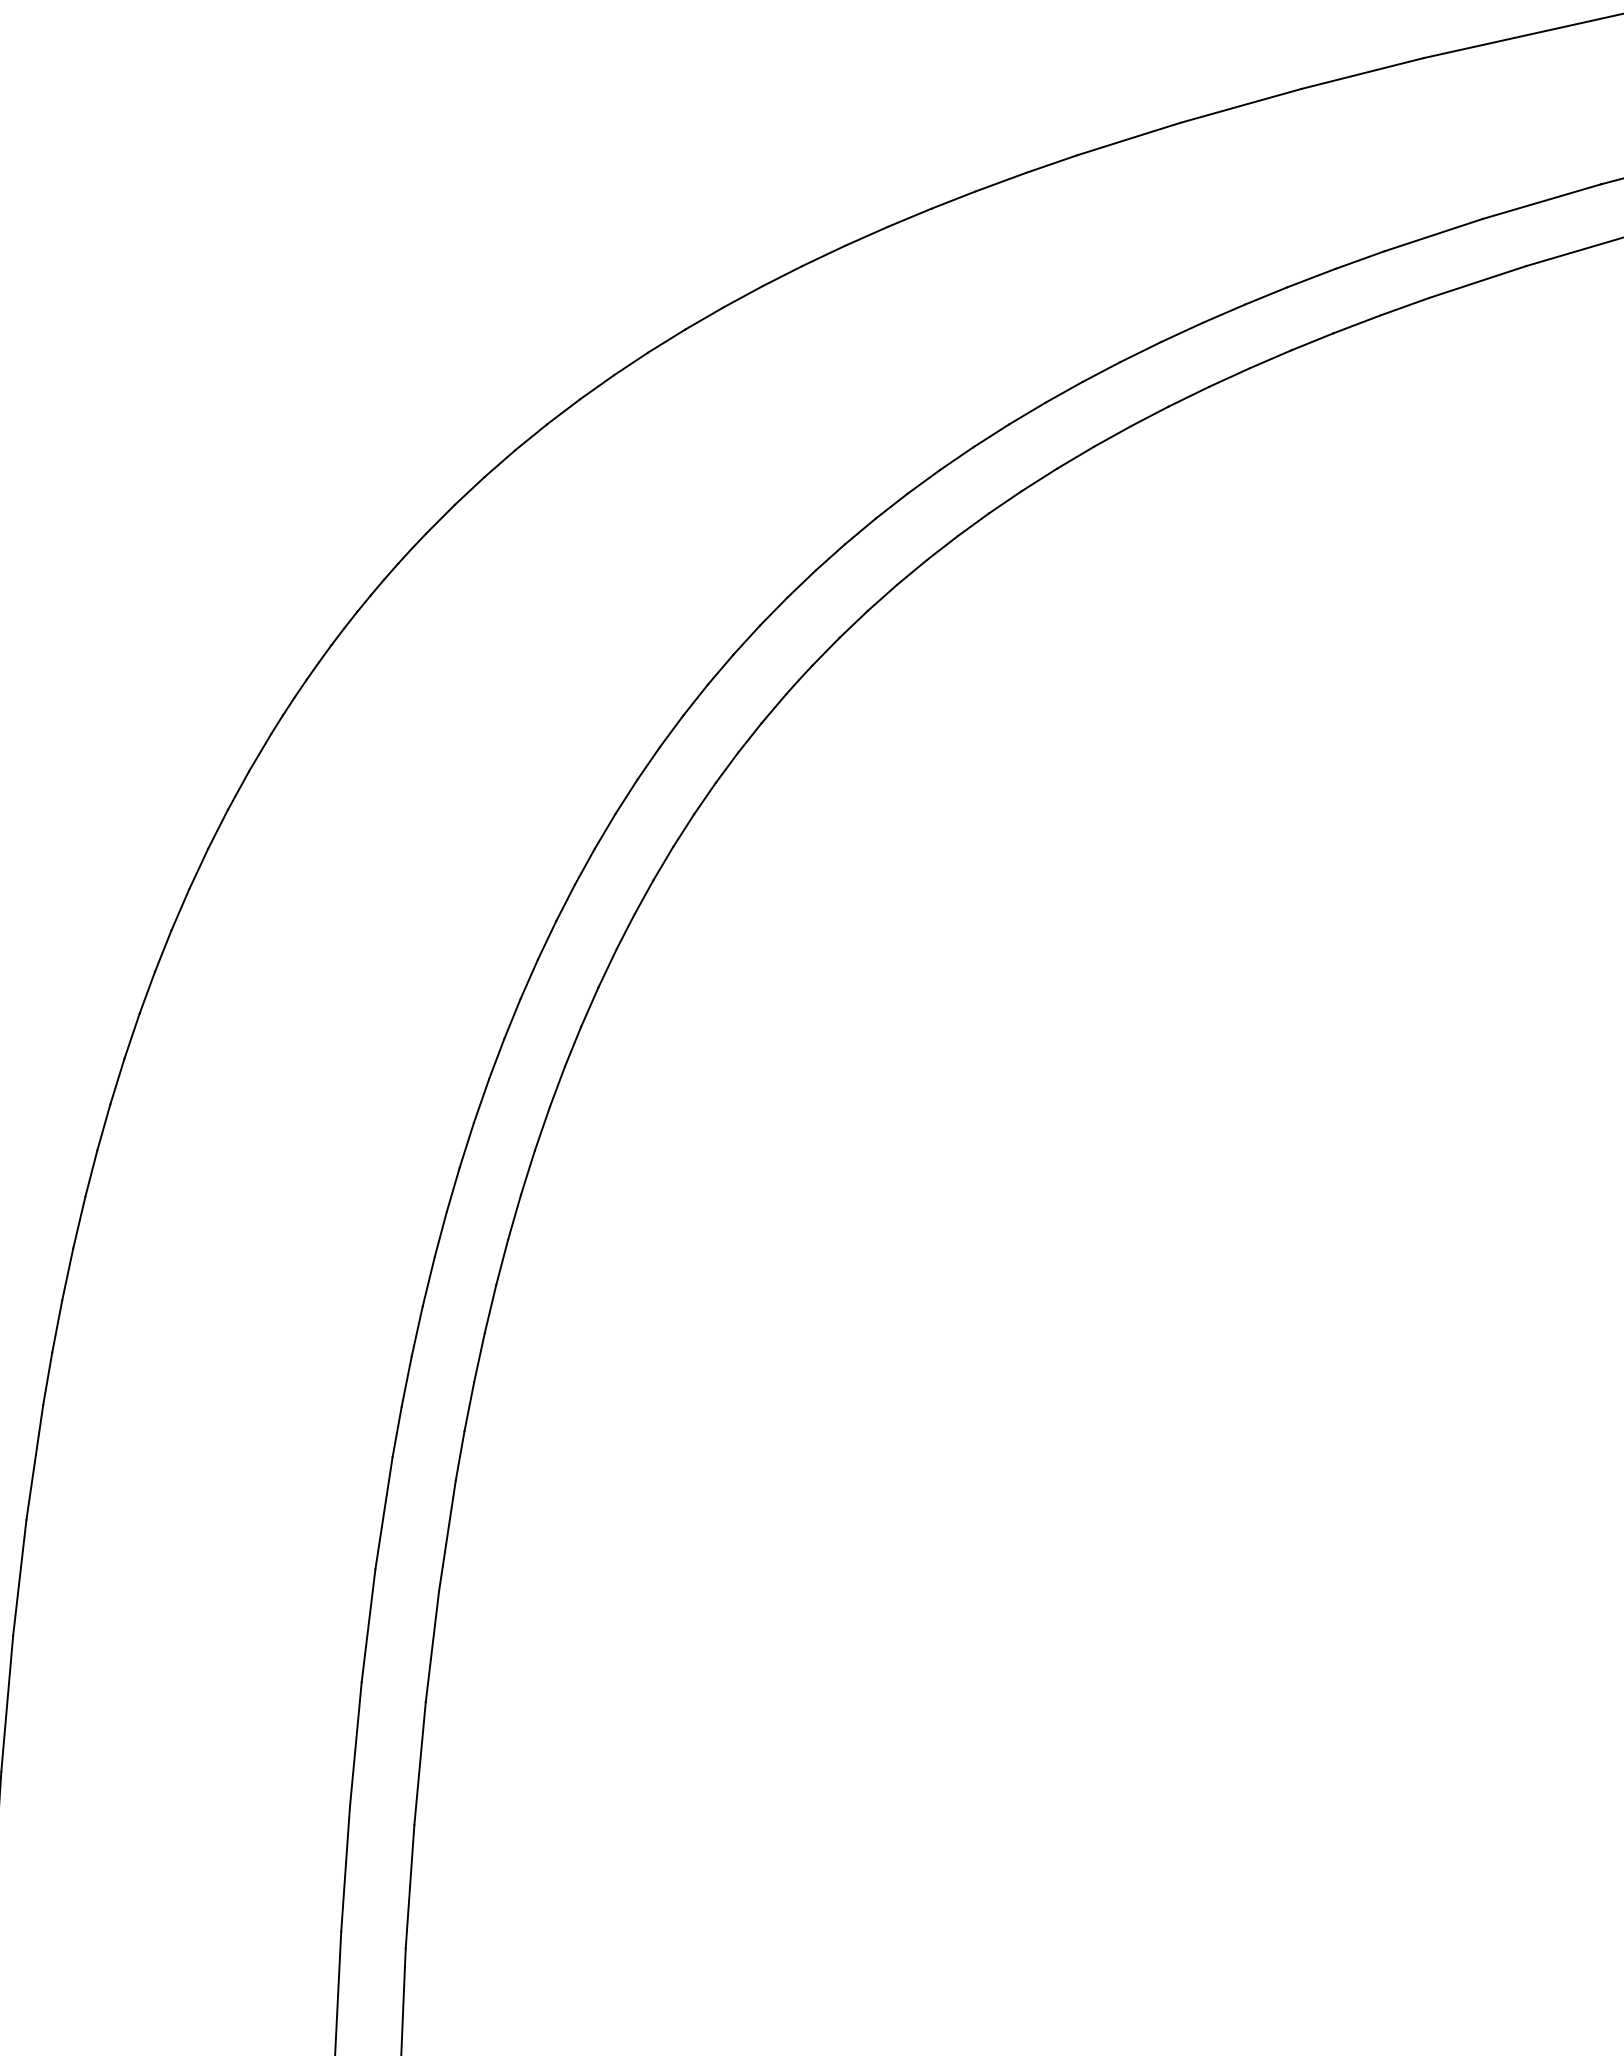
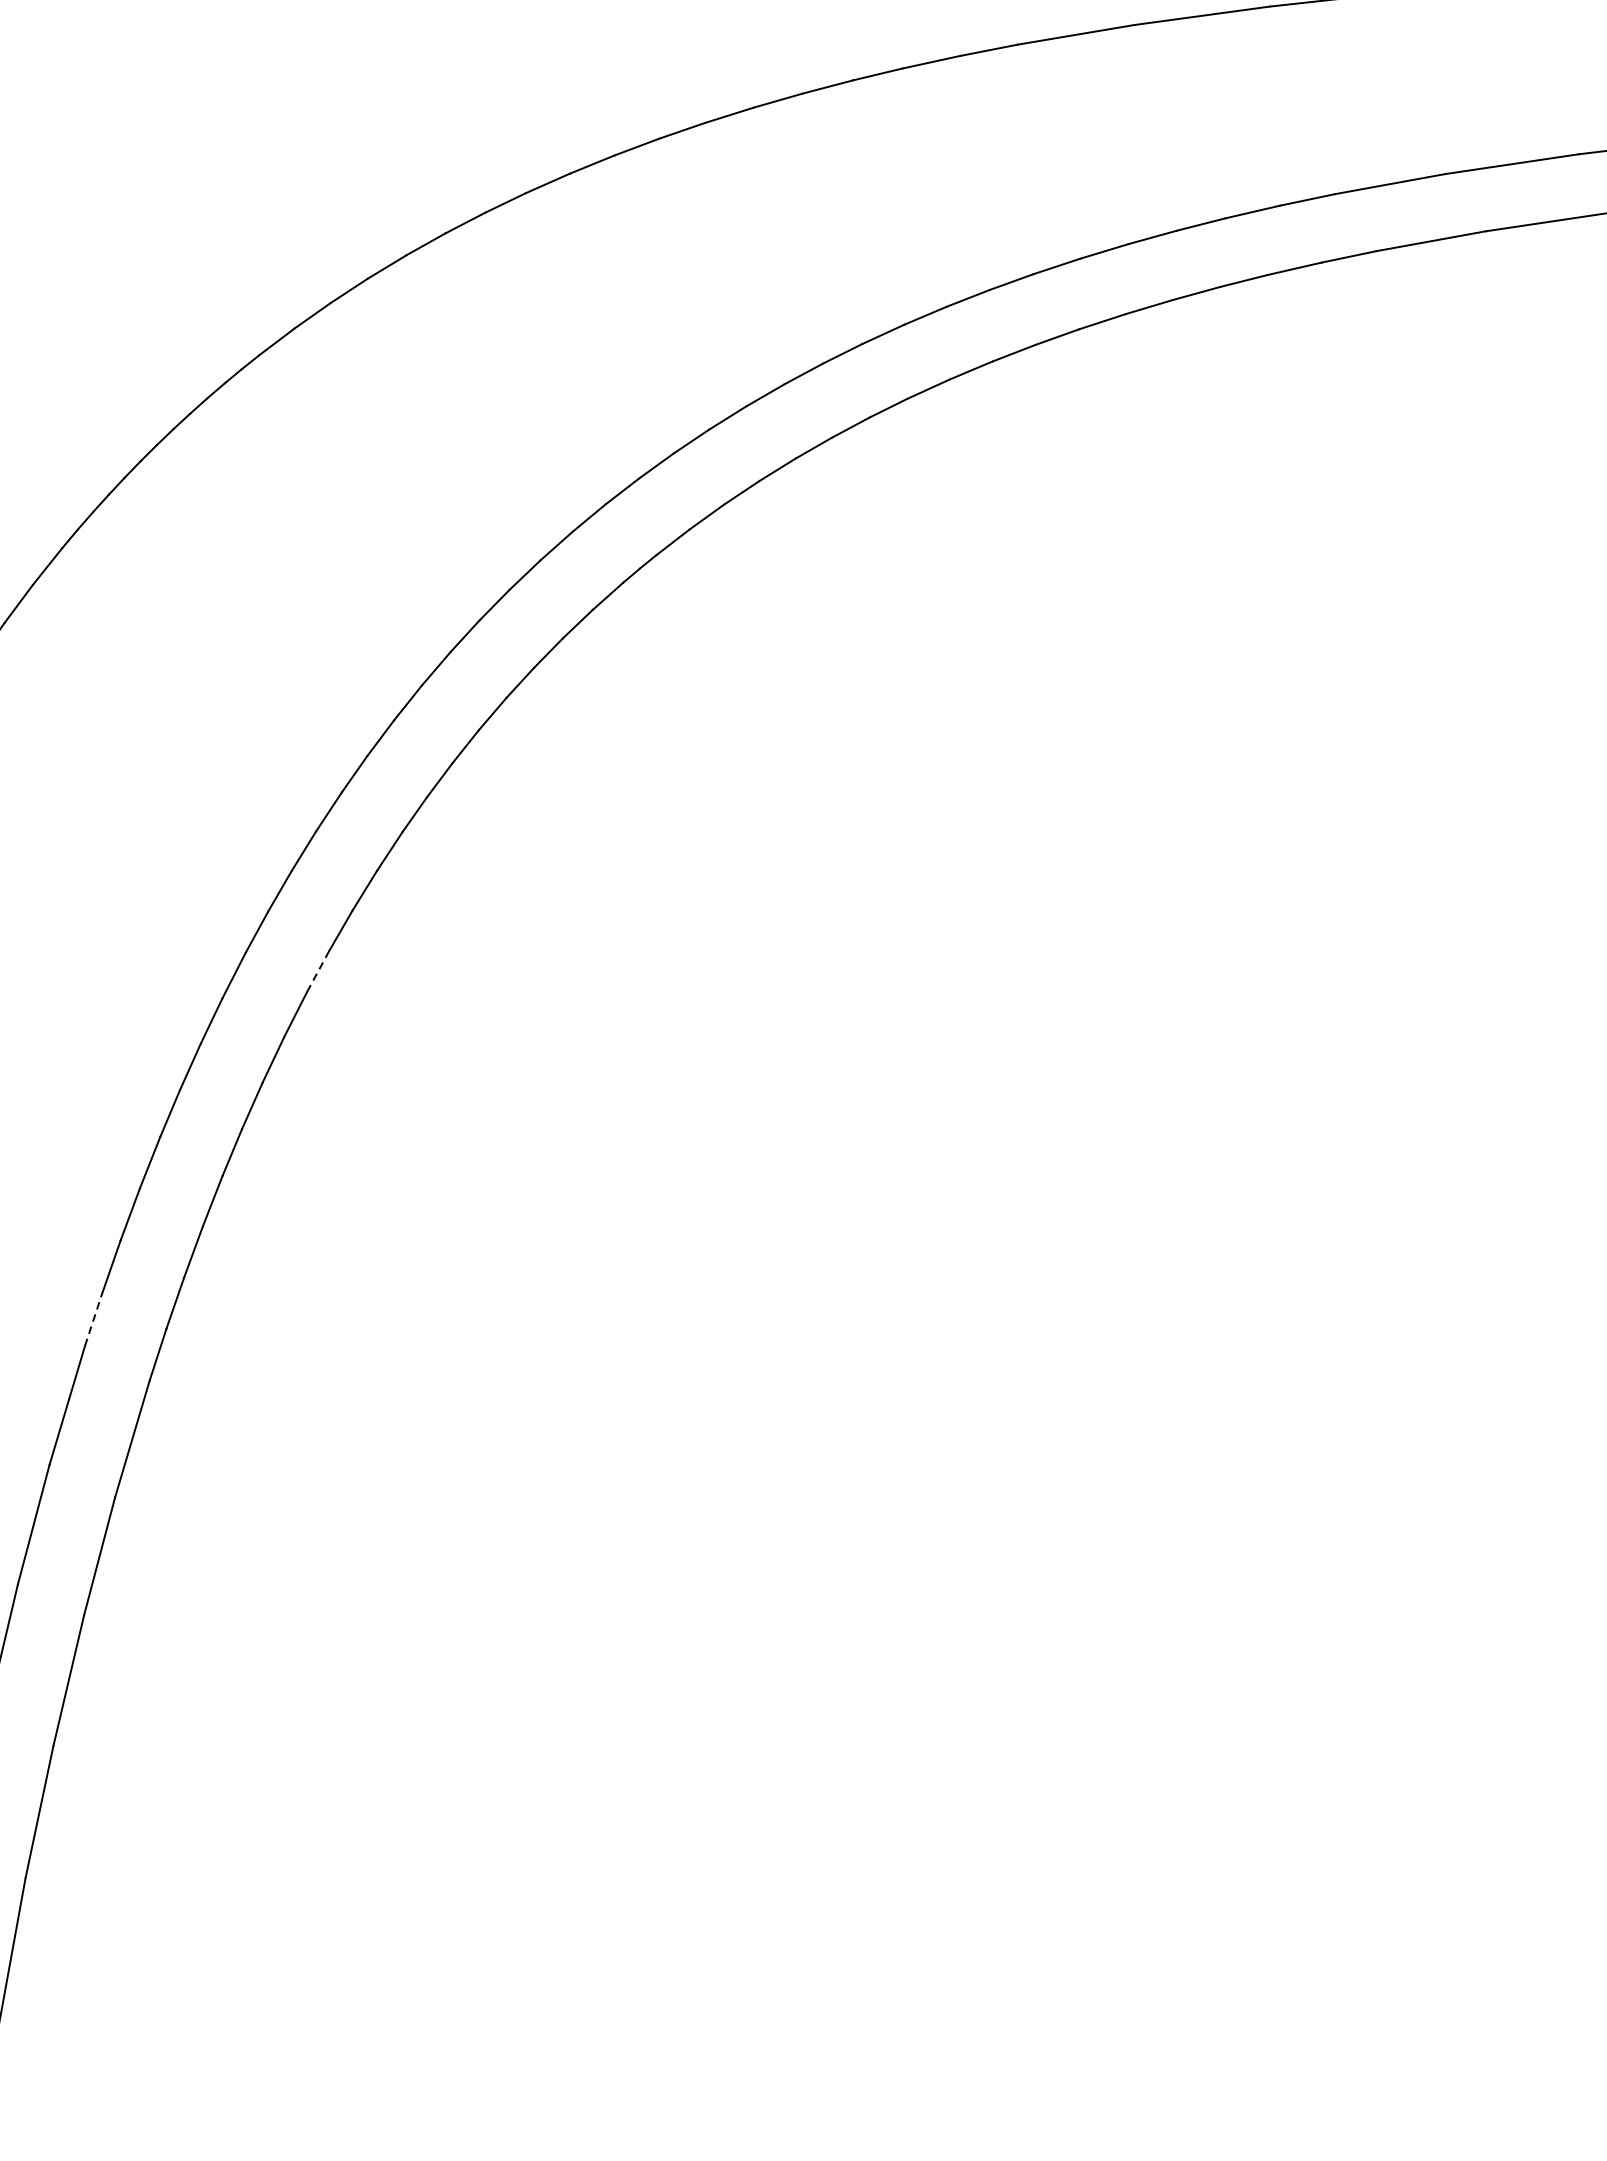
line: (557, 1086) -> (318, 971), solid -> dashed
line: (397, 1431) -> (94, 1319), solid -> dashed

